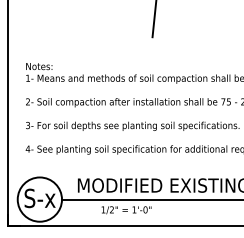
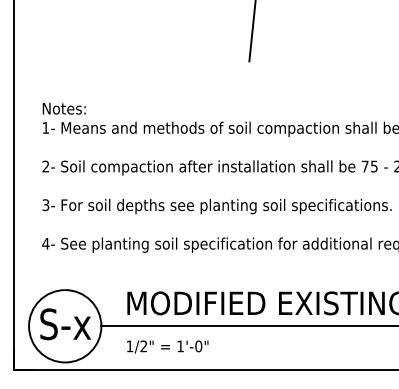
text: (126, 210) -> (167, 347), moved

